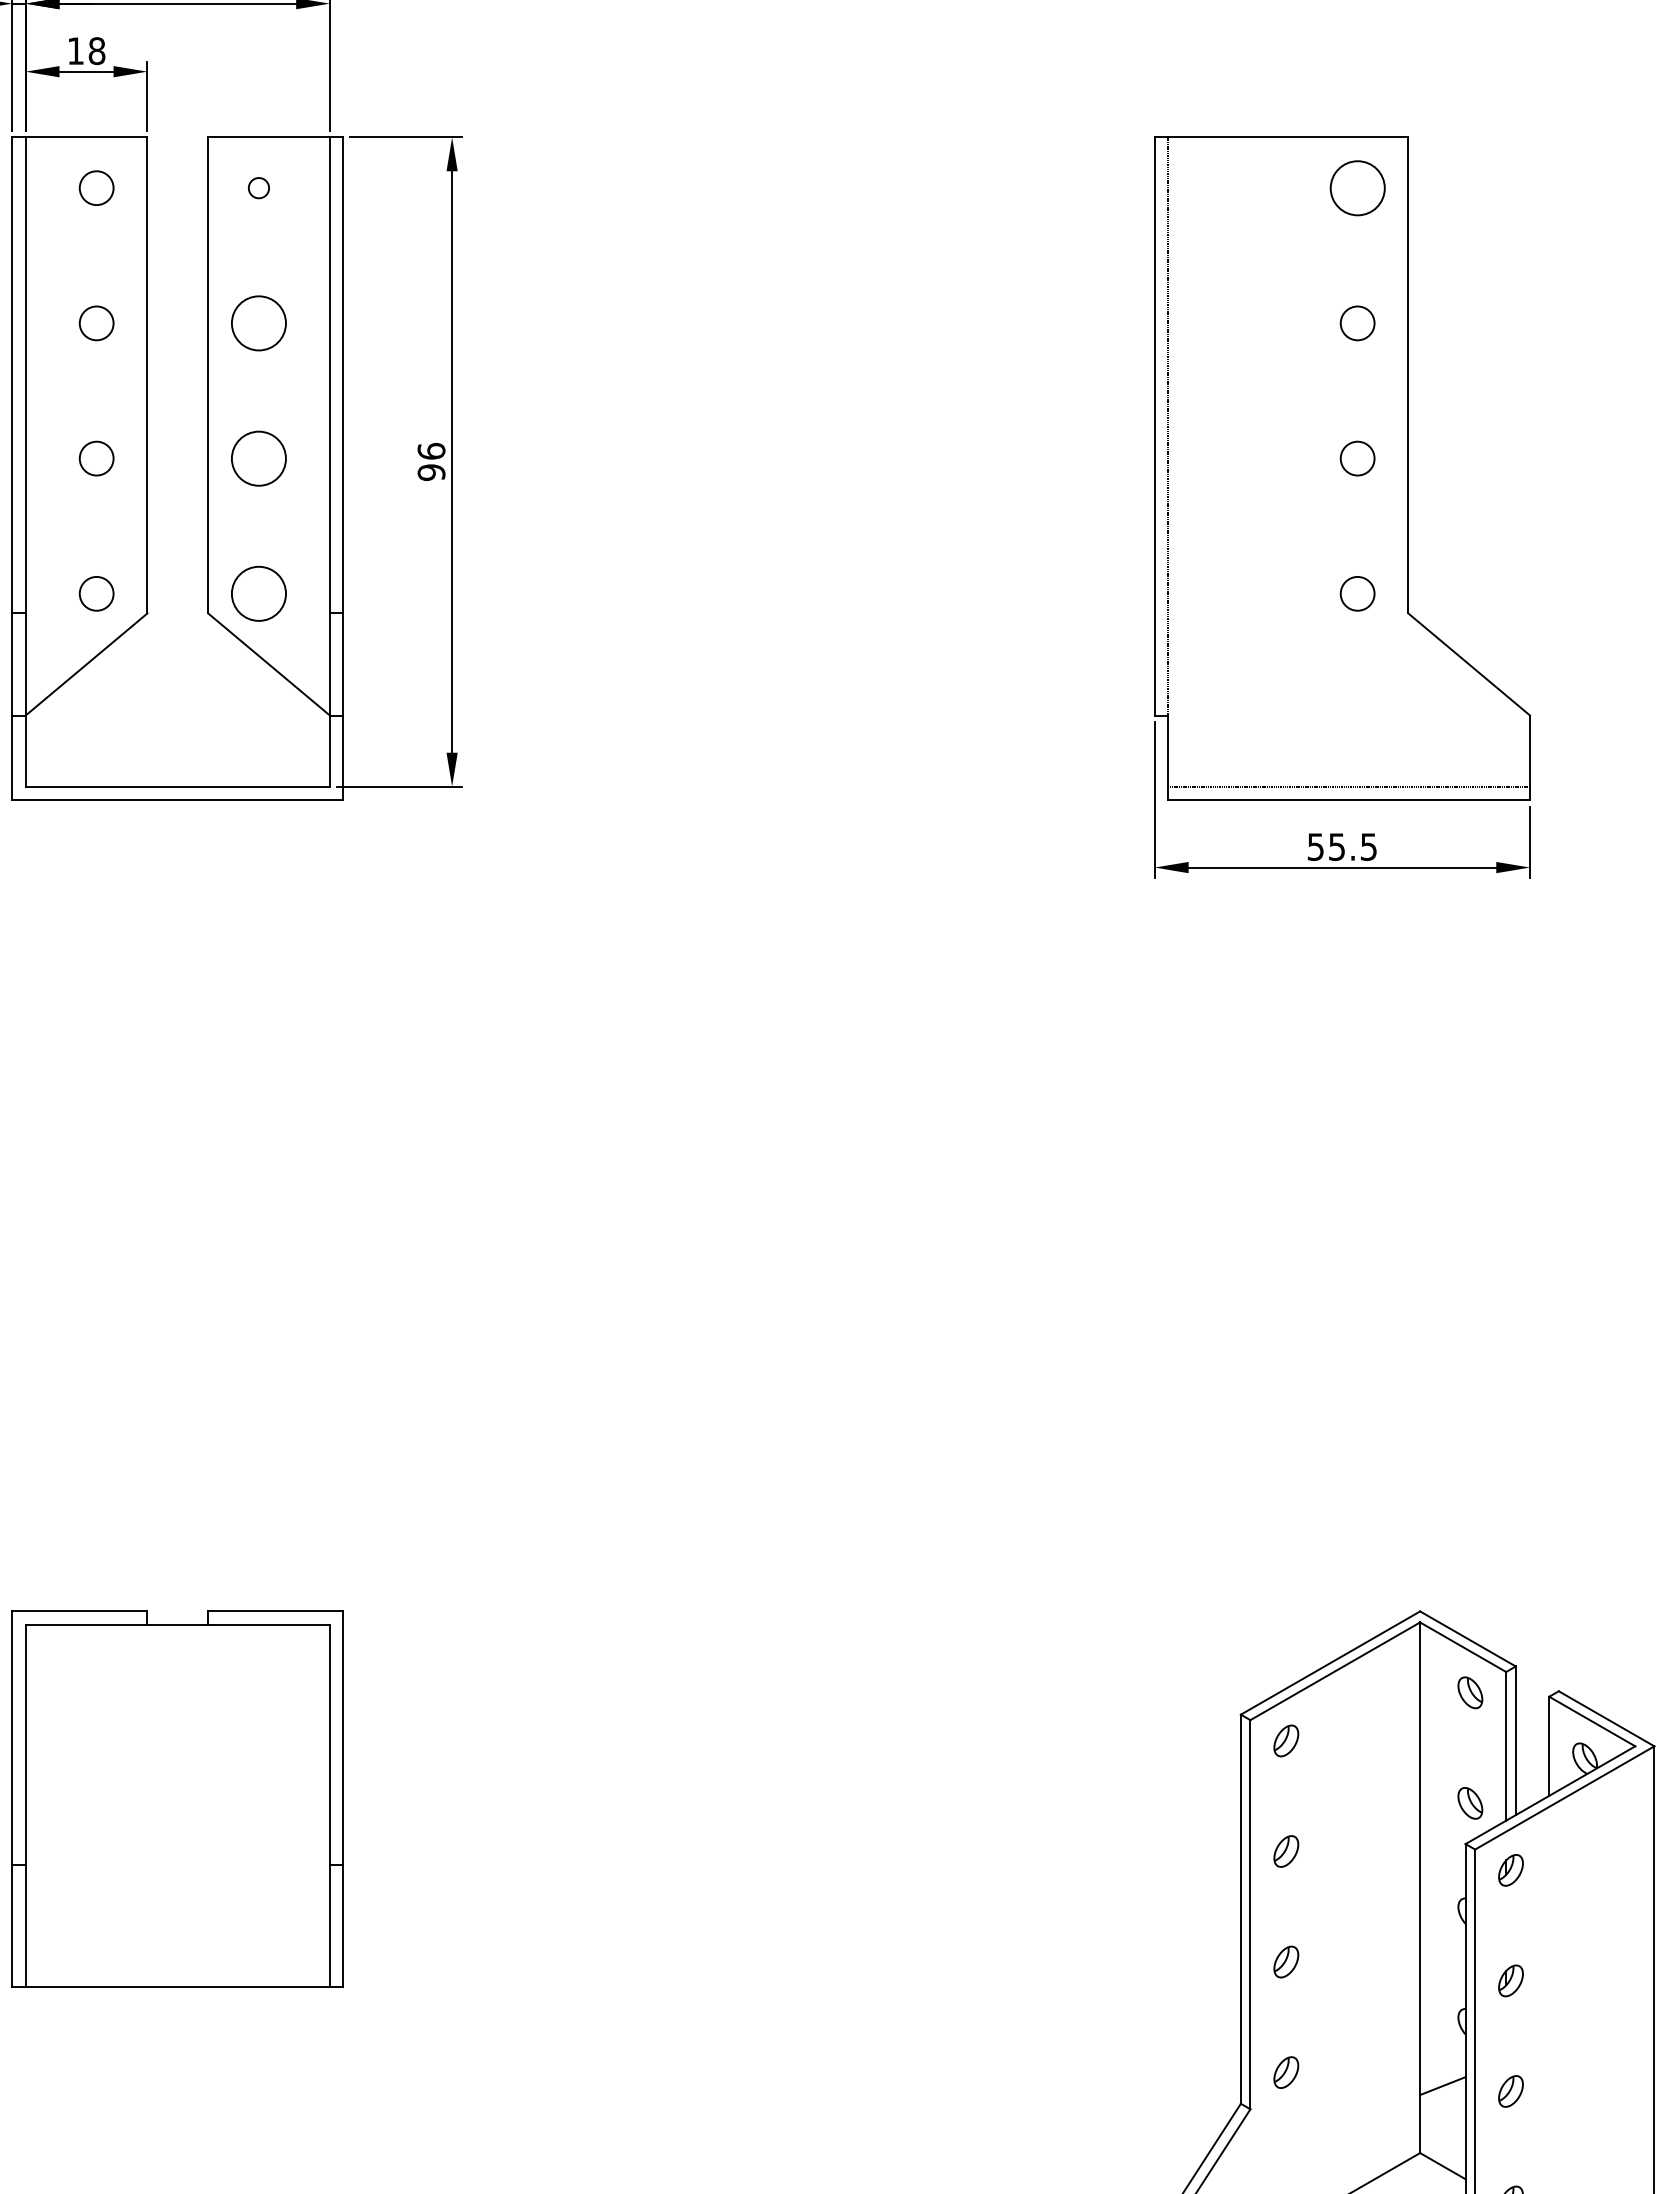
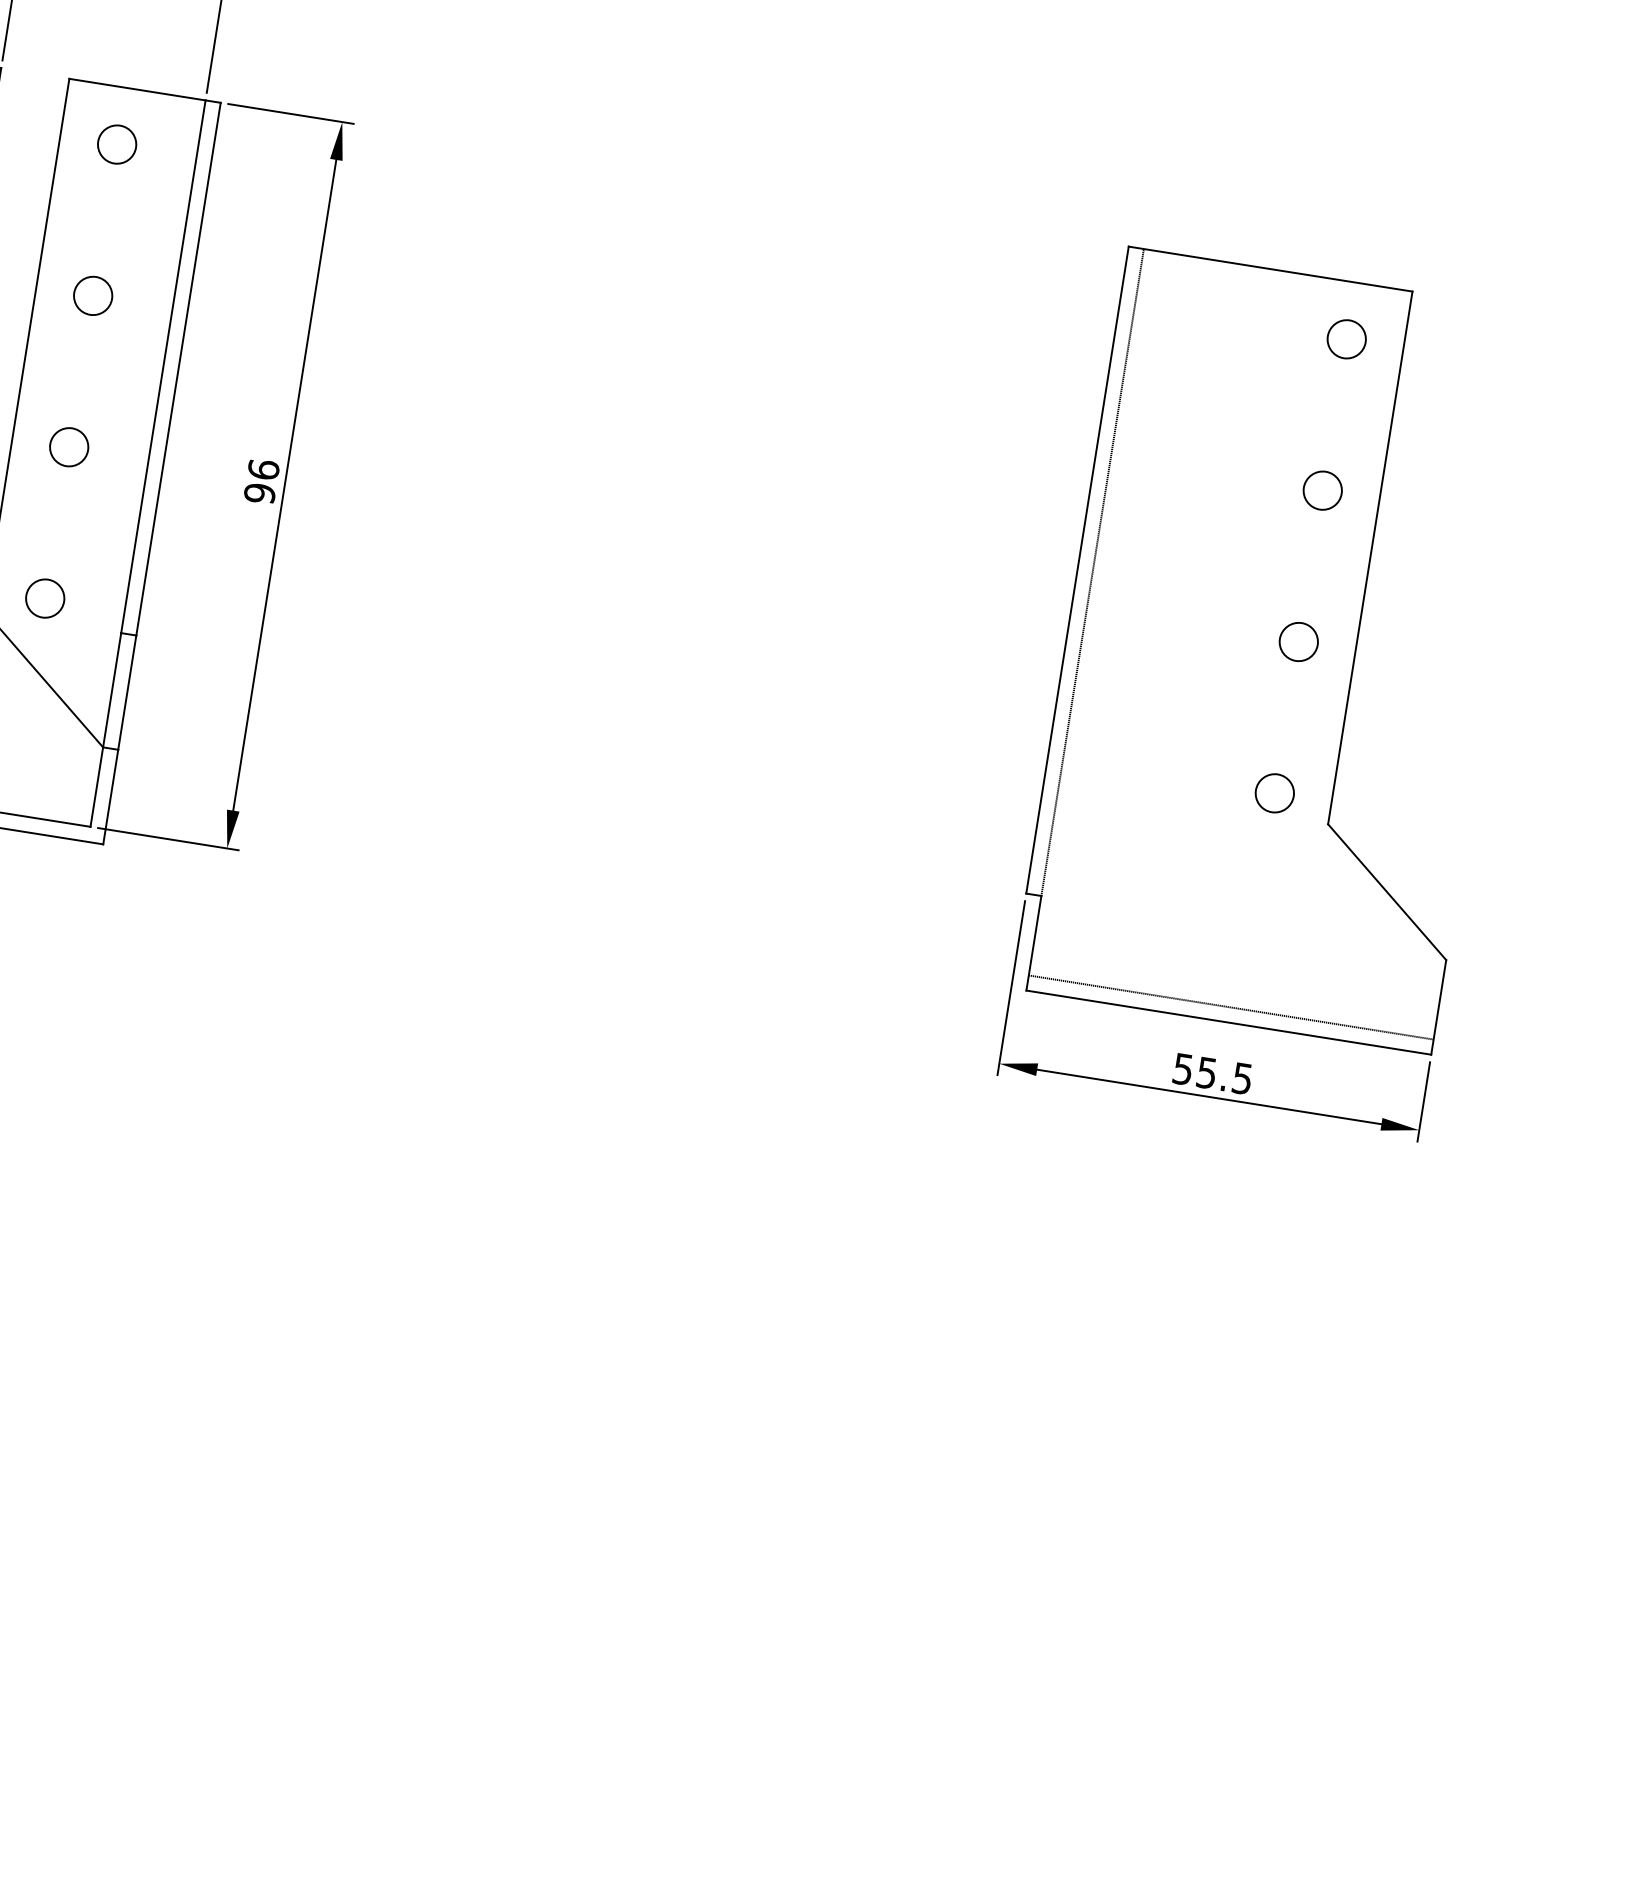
circle: (1357, 187) -> (1346, 338), size x0.62
circle: (258, 188) -> (116, 144), size x1.67
circle: (258, 323) -> (92, 295), size x0.62
circle: (258, 458) -> (68, 447), size x0.62
circle: (258, 593) -> (44, 598), size x0.62

